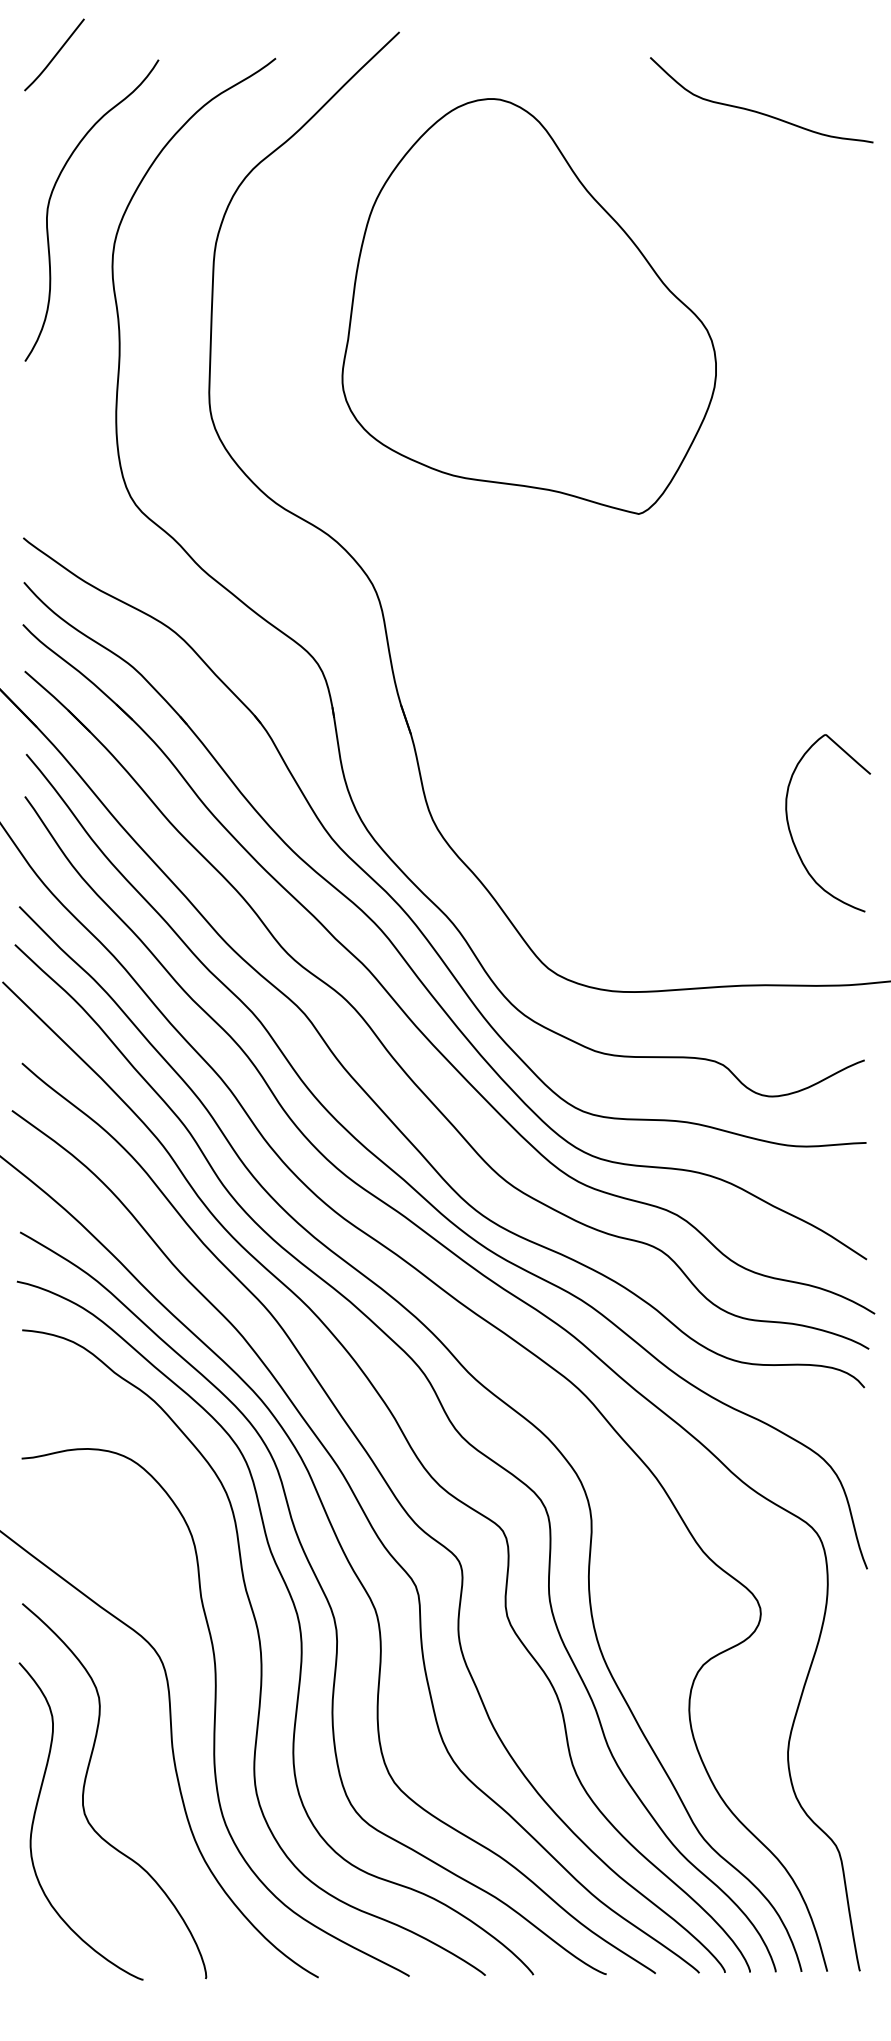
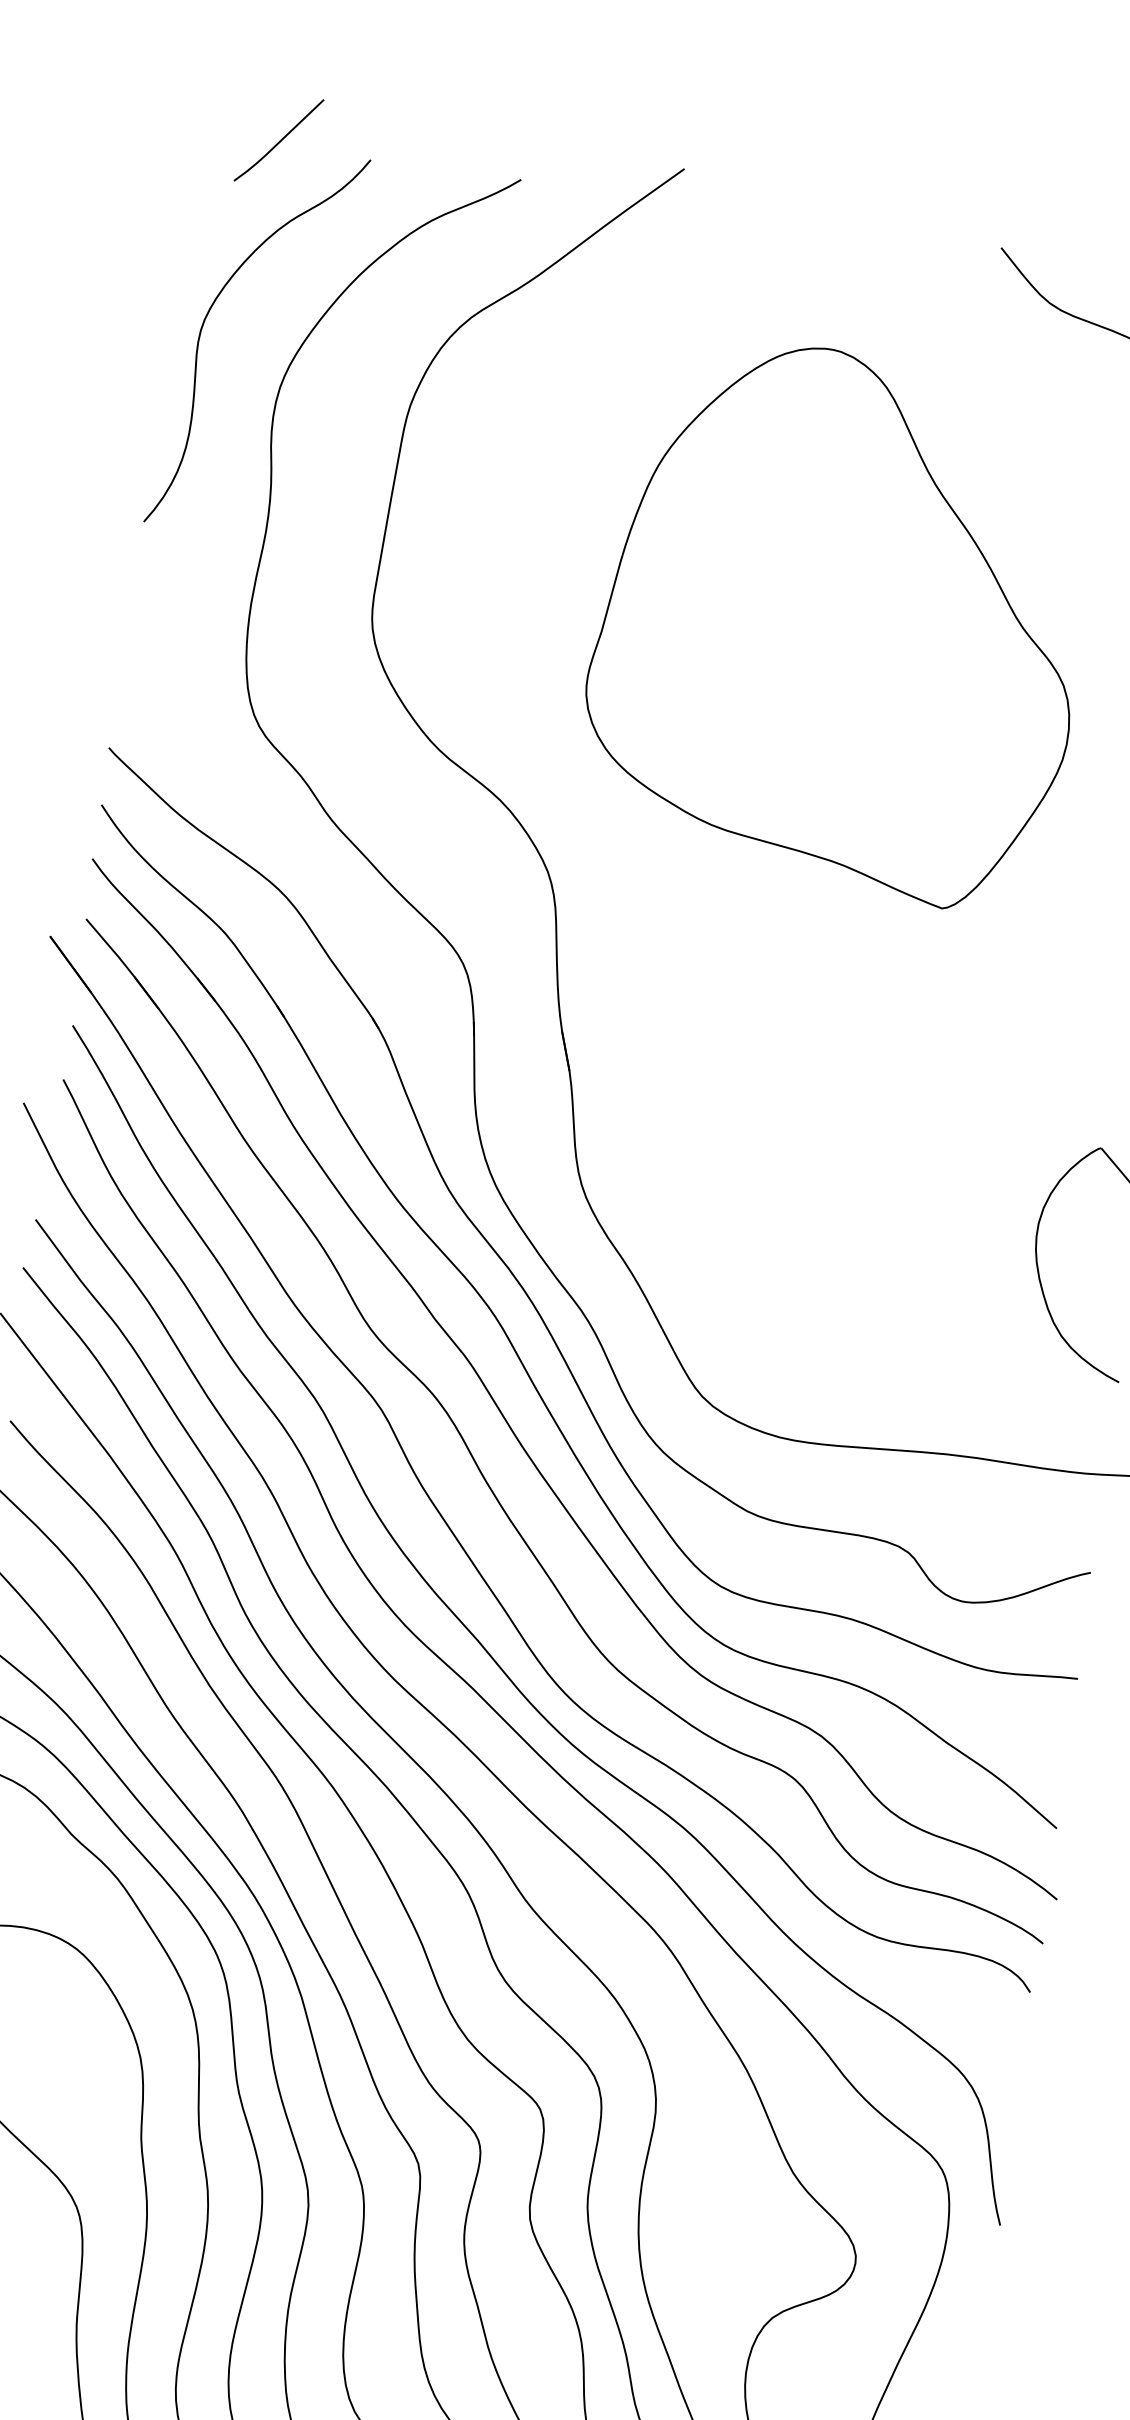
line: (55, 54) -> (280, 139), moved
part: (528, 306) -> (838, 622), moved

